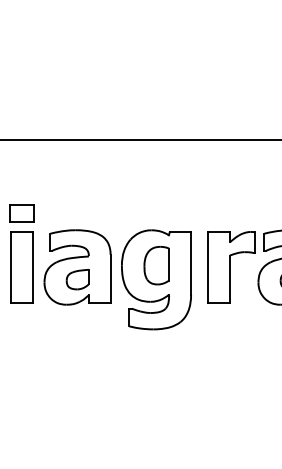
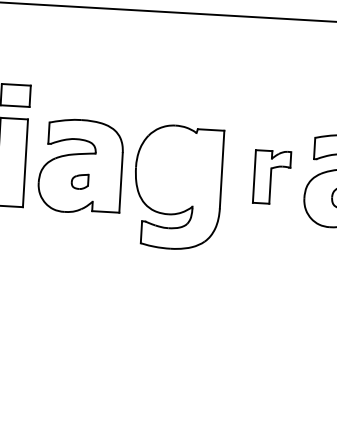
part: (156, 265) -> (178, 169), removed
part: (231, 267) -> (271, 177), size x0.6
part: (77, 279) -> (79, 181), size x0.6

